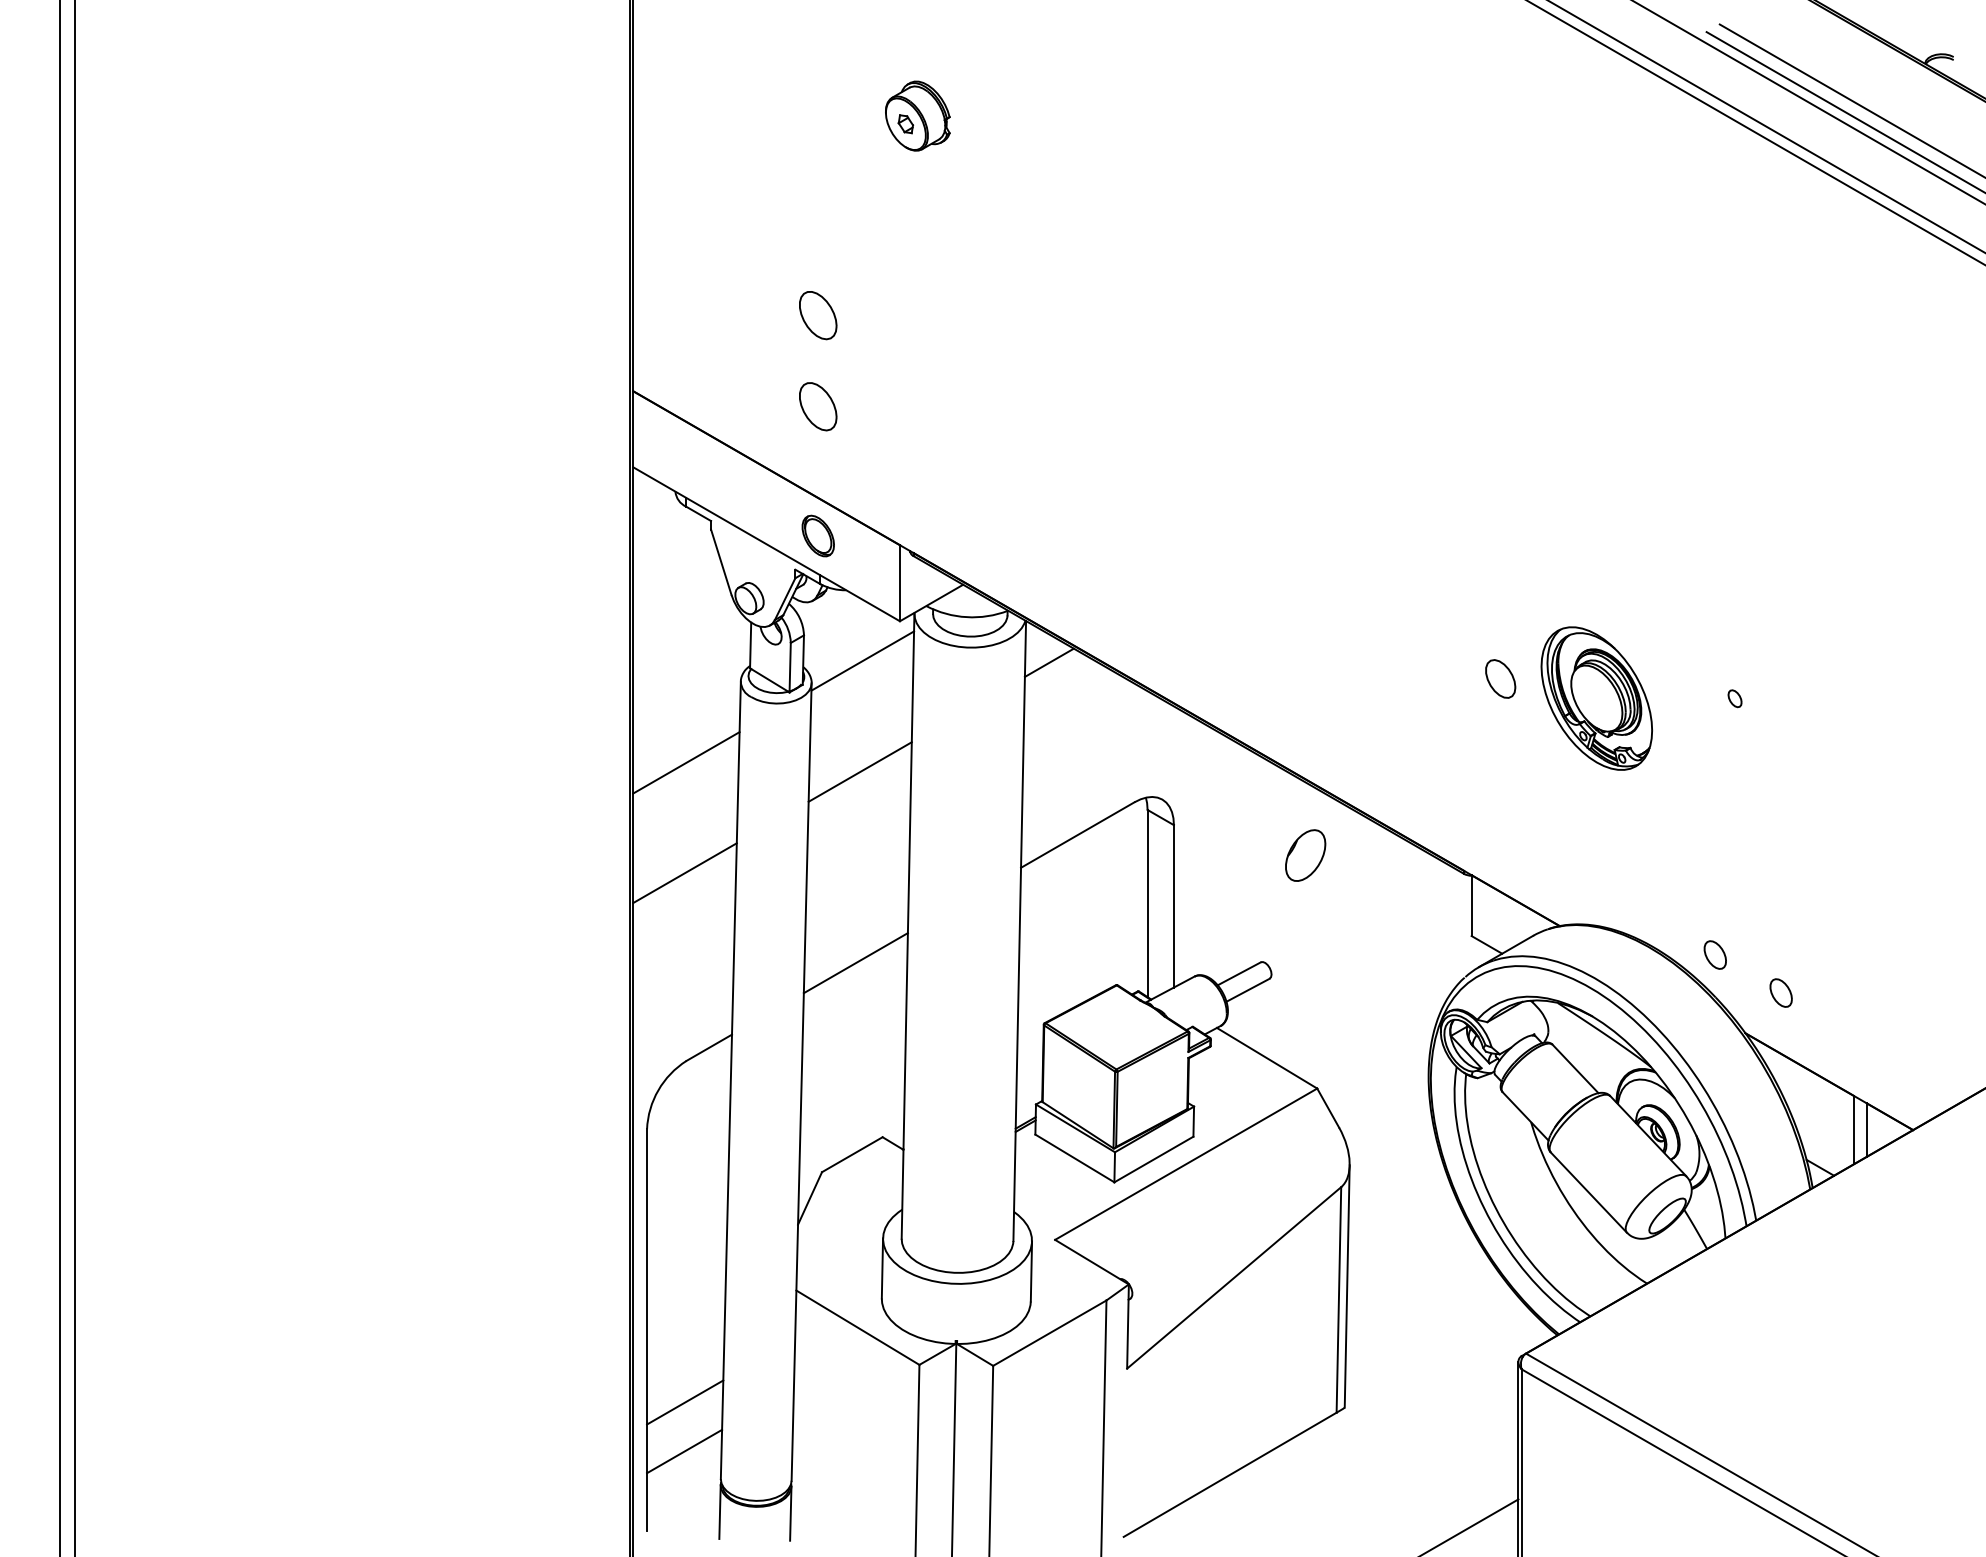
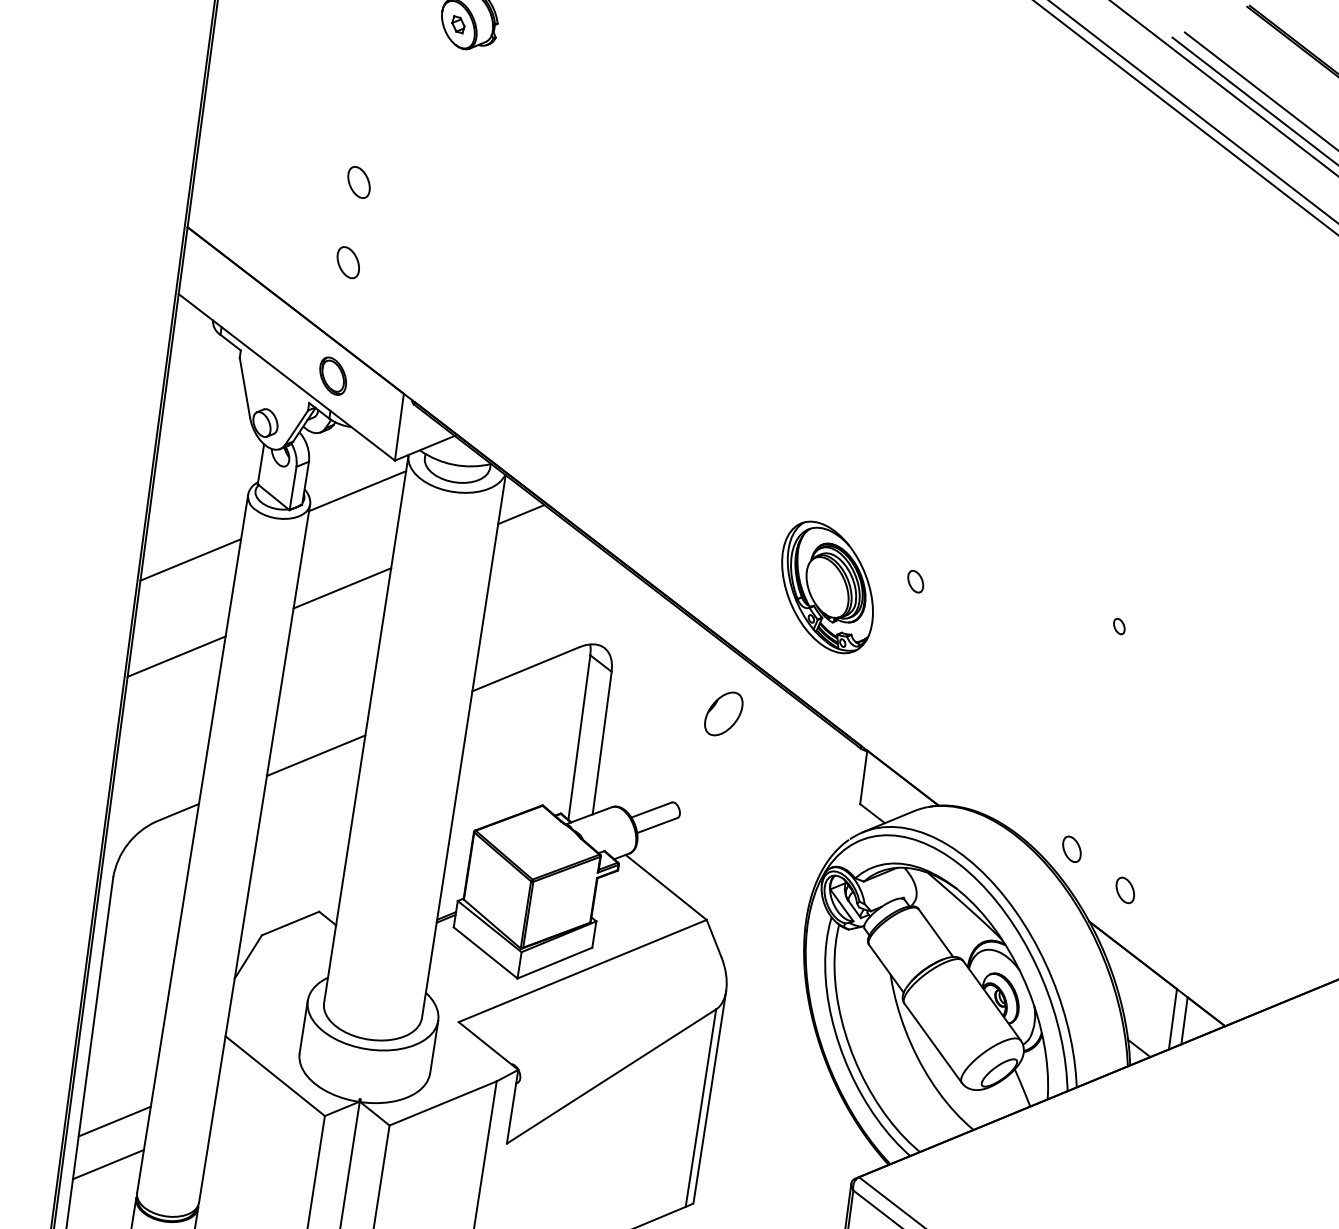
part: (818, 315) -> (359, 182), size x0.71
part: (818, 406) -> (348, 262), size x0.71
part: (1500, 678) -> (915, 581), size x0.62
part: (1596, 698) -> (827, 587), moved

